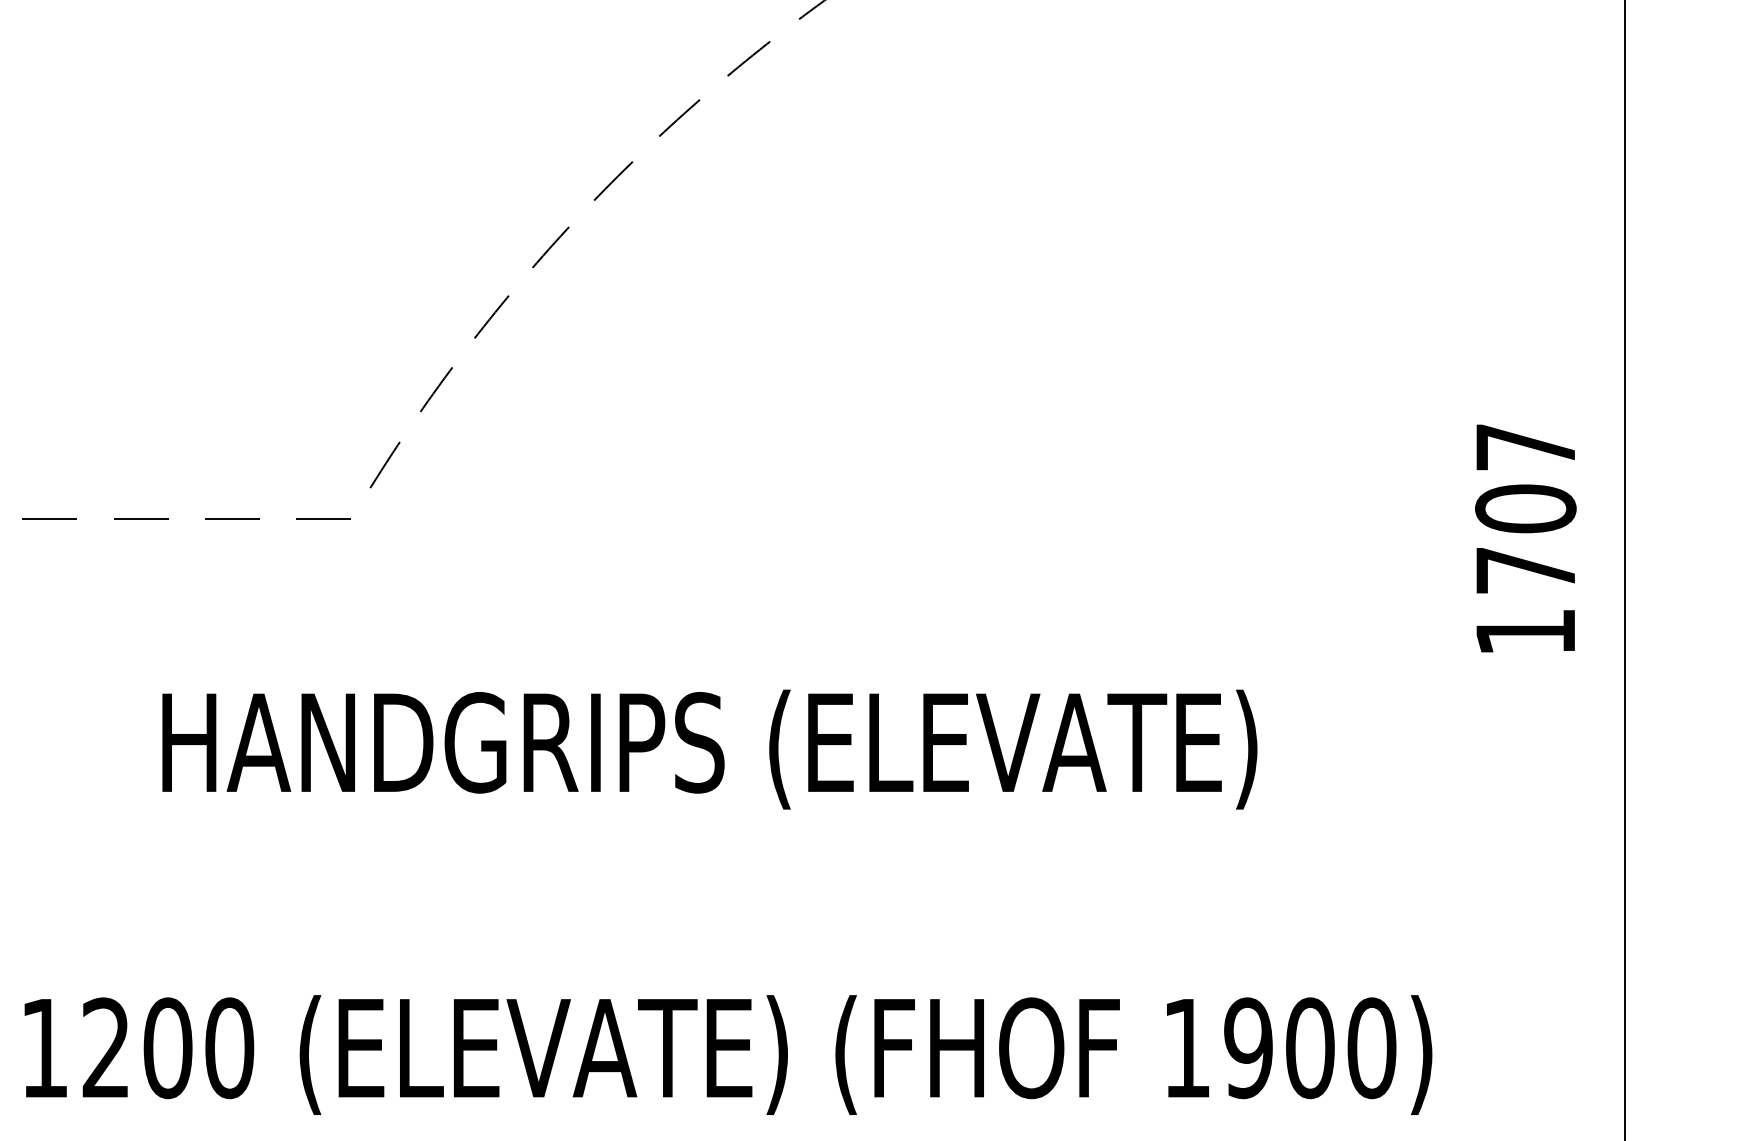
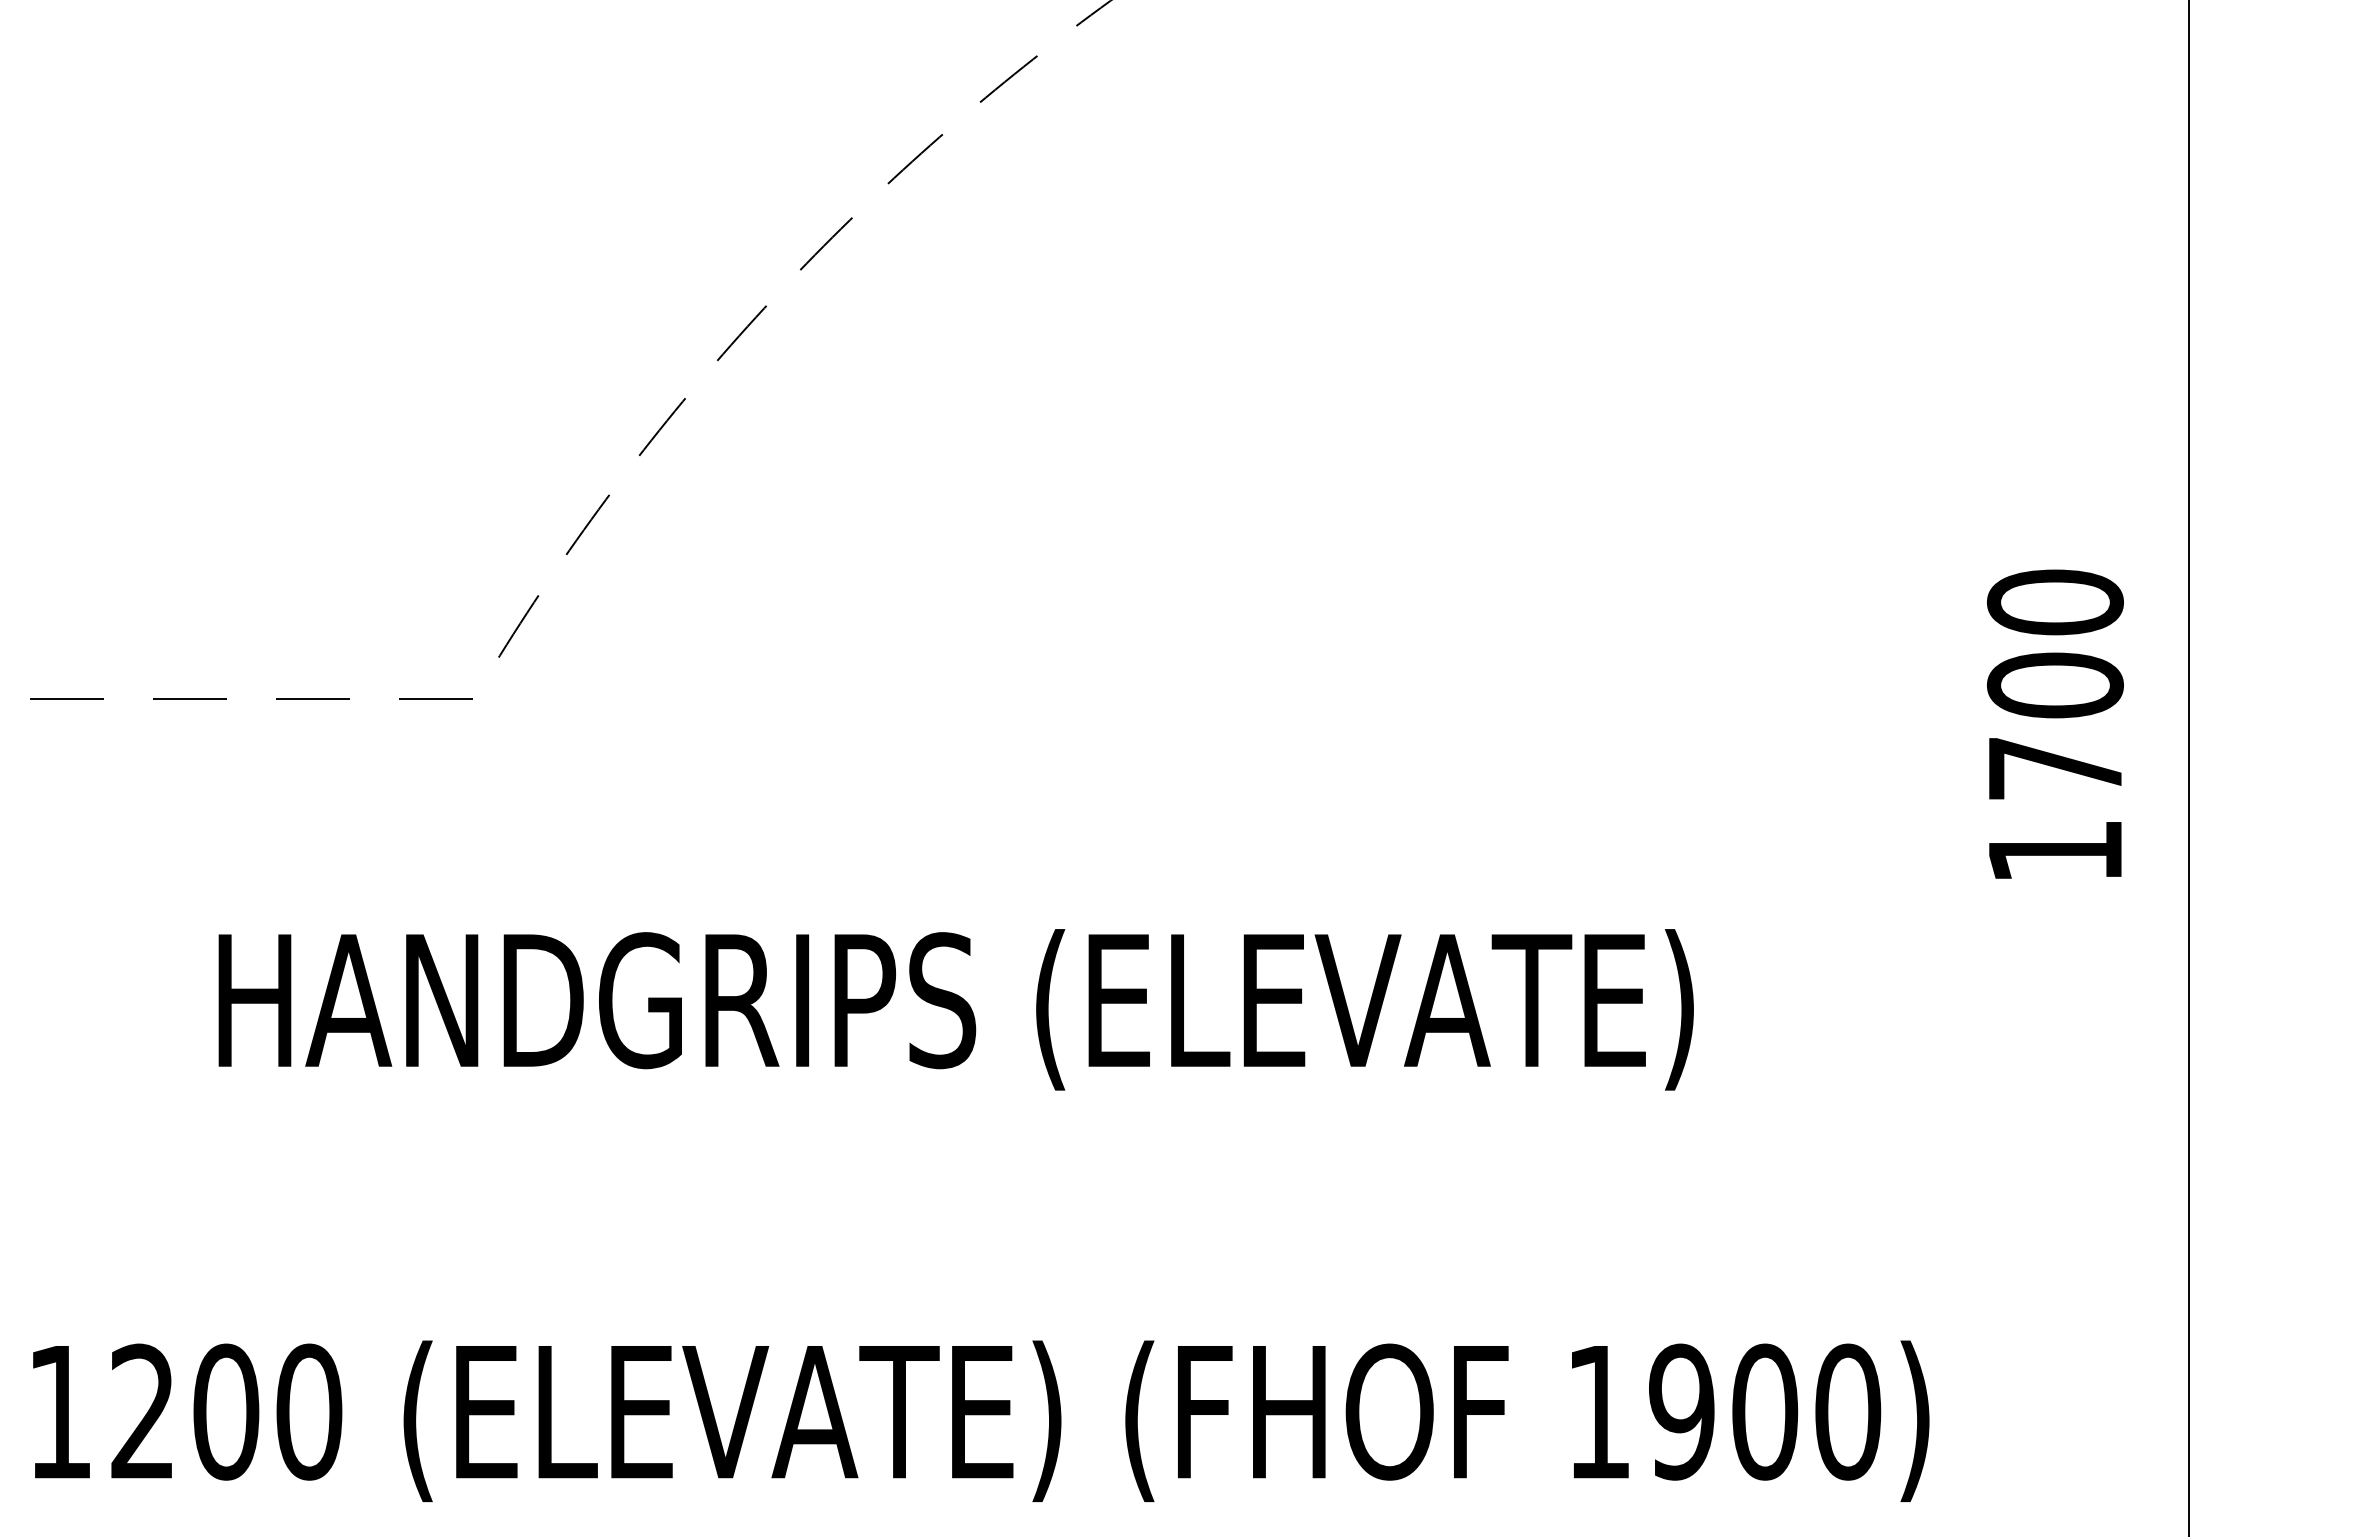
text: (1525, 447) -> (2054, 602), 1707 -> 1700

